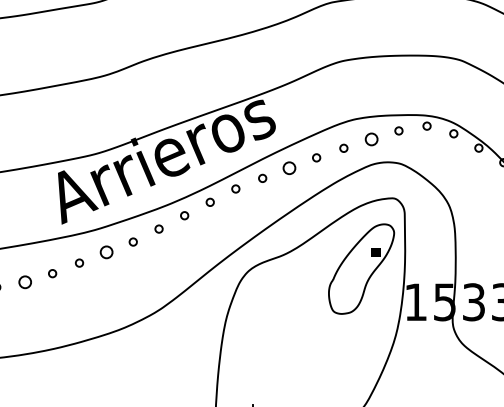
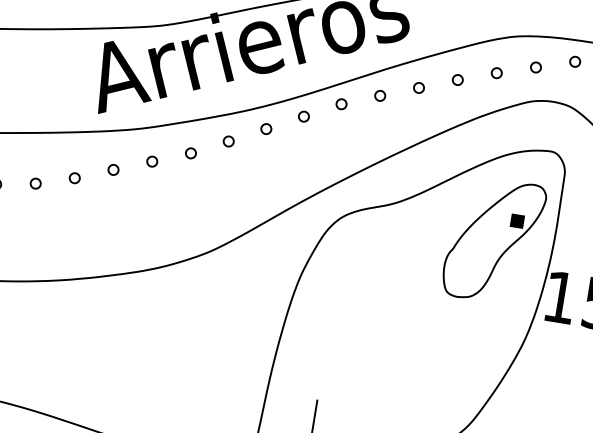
circle: (370, 139) -> (534, 67), size x0.62
circle: (289, 167) -> (418, 87), size x0.62
circle: (105, 252) -> (151, 161), size x0.62
circle: (24, 281) -> (35, 182), size x0.62

